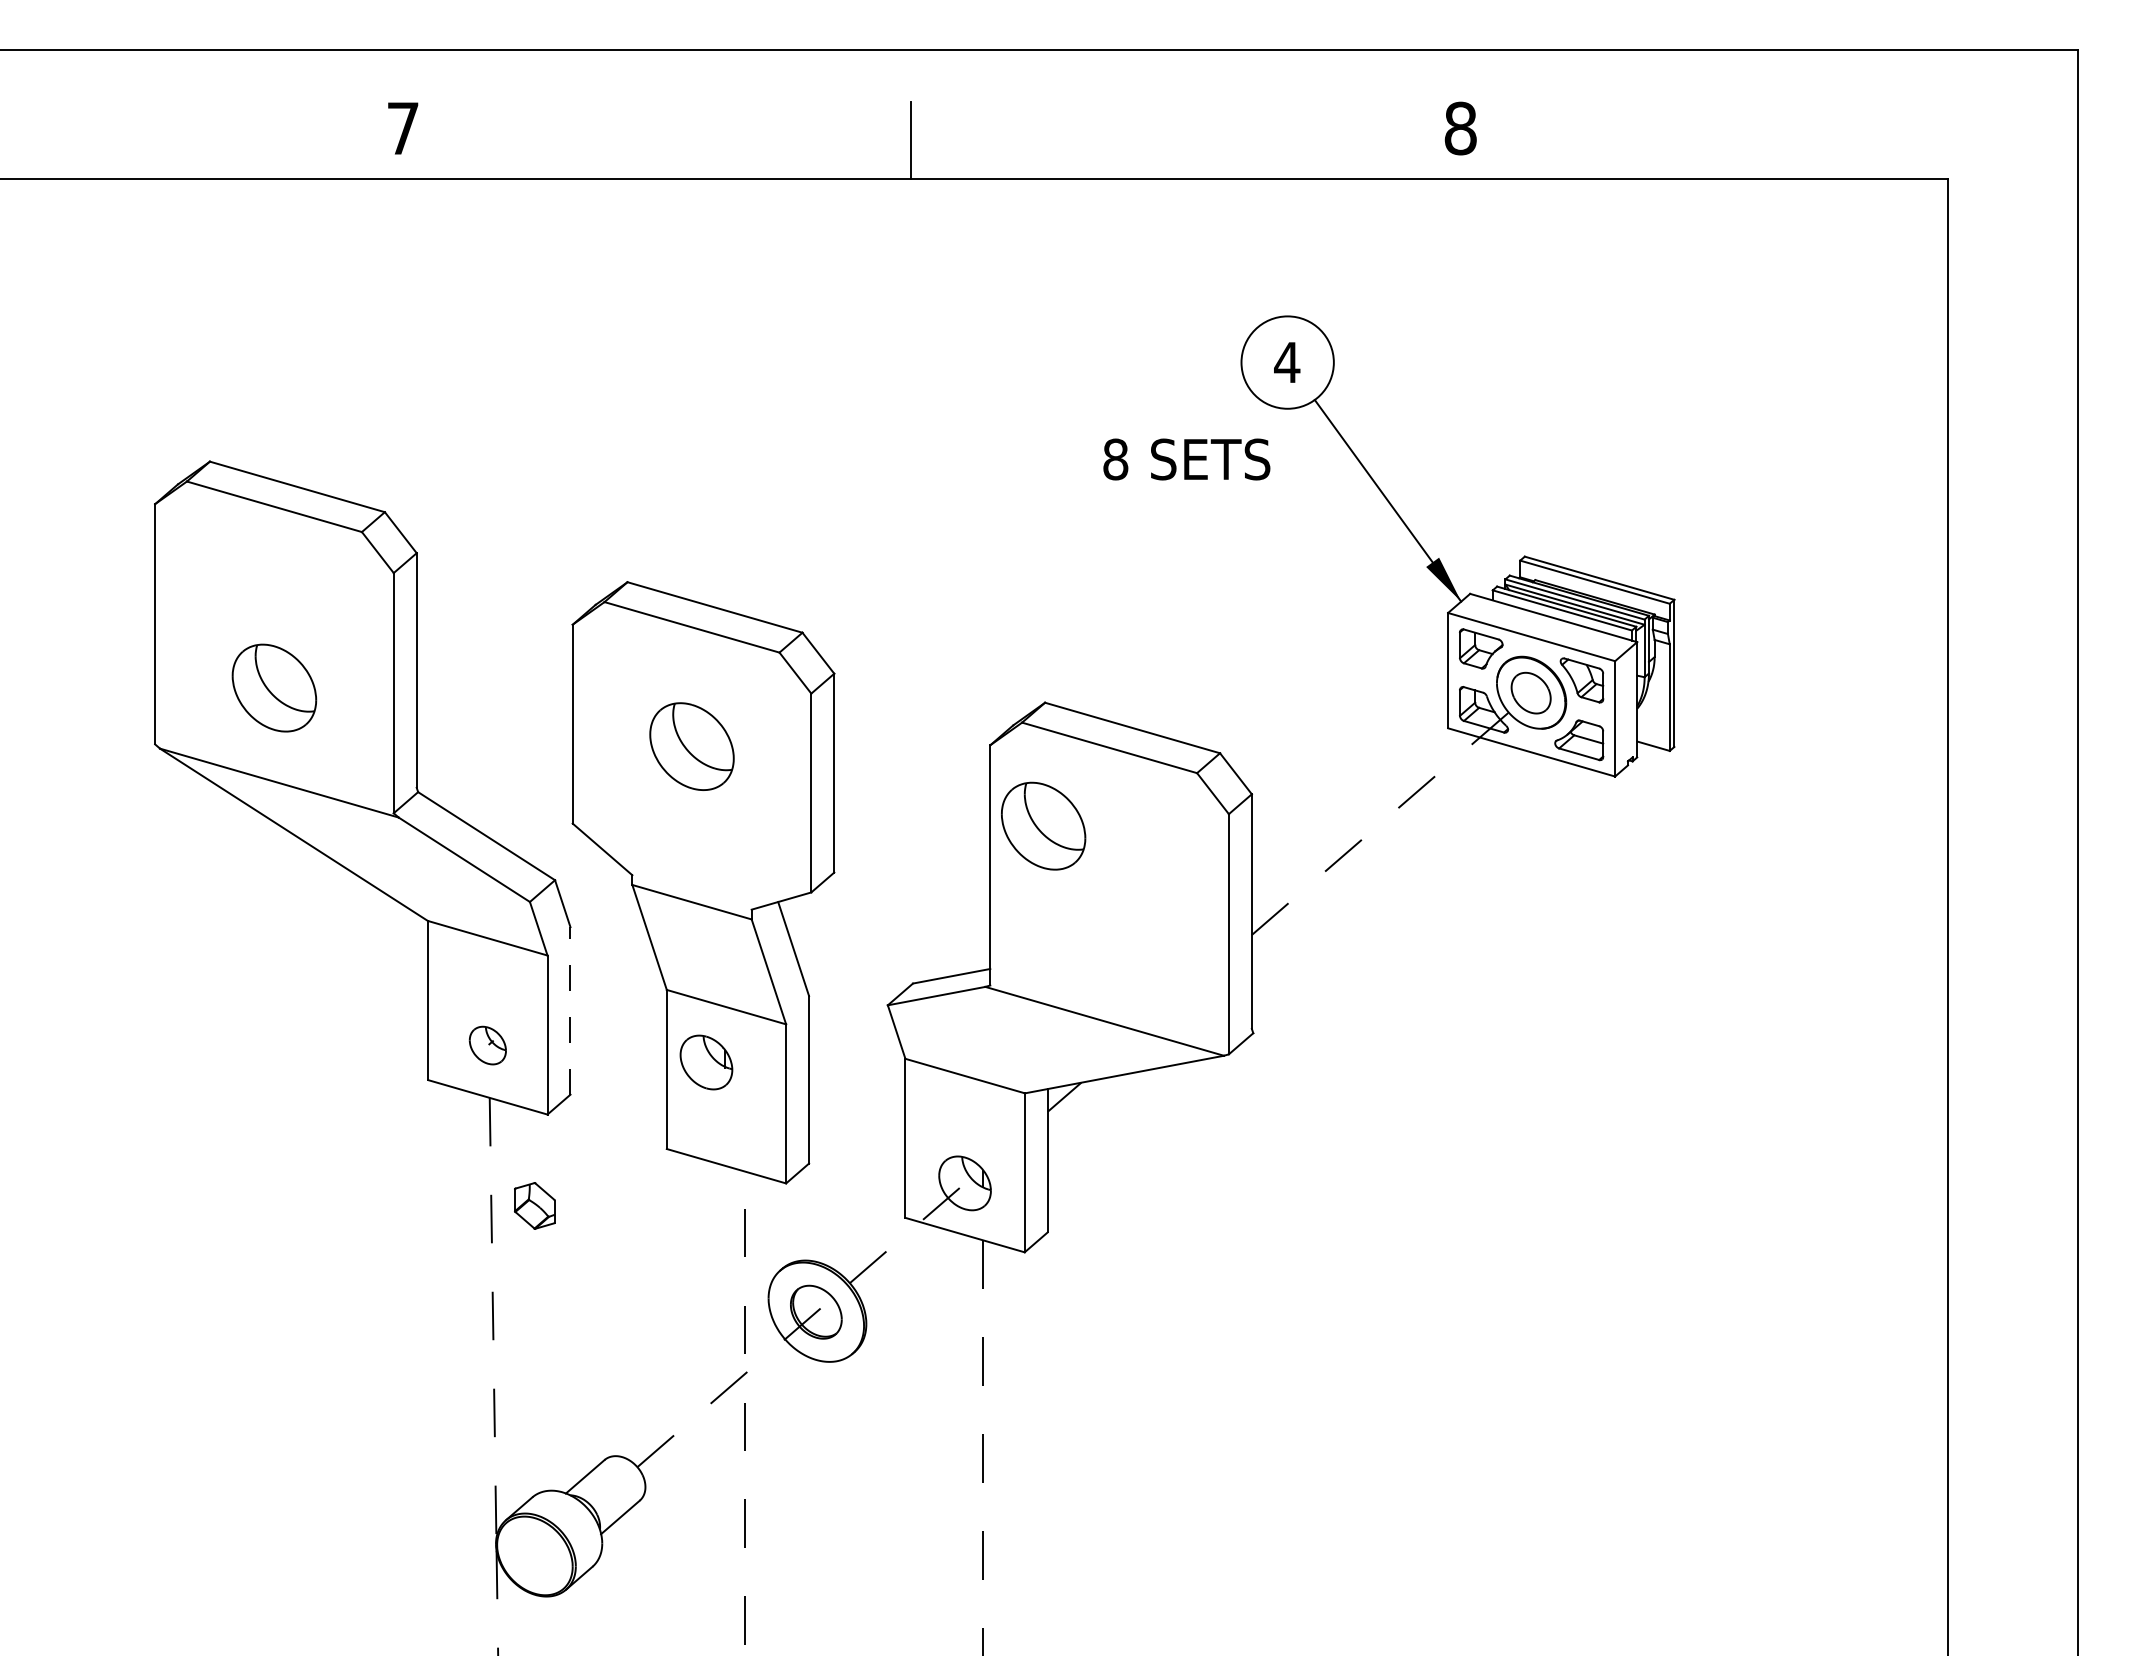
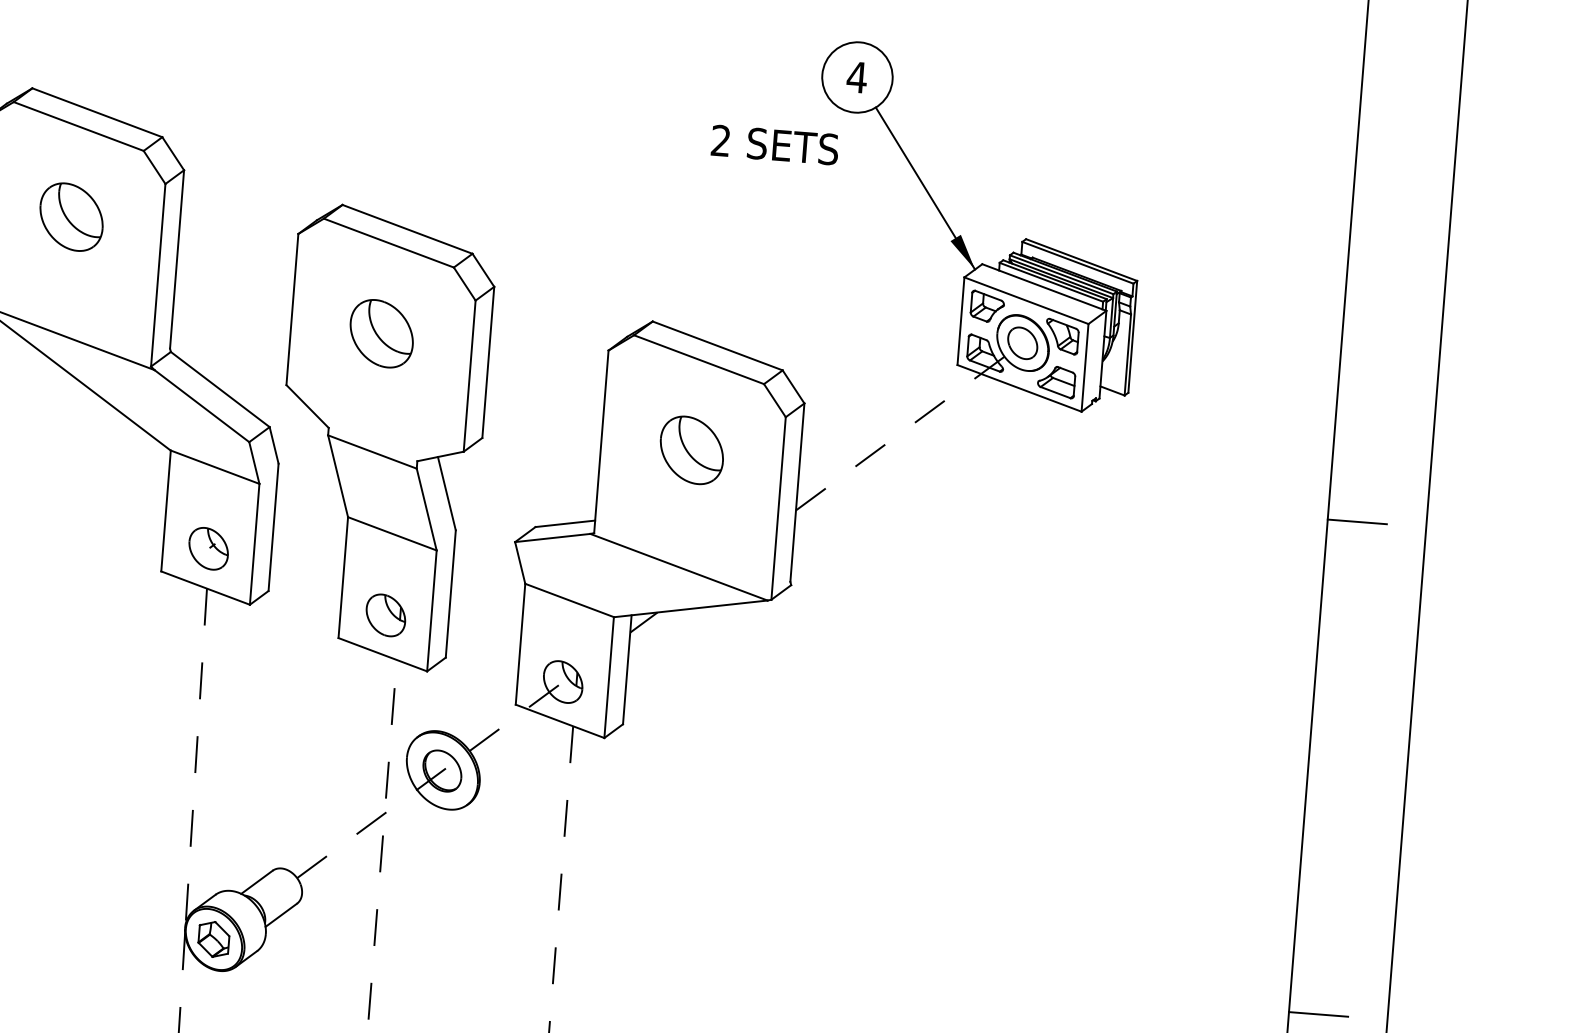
text: (1115, 459) -> (720, 140), 8 -> 2
part: (274, 687) -> (71, 216), moved
part: (1043, 825) -> (691, 449), moved
line: (1986, 892) -> (1356, 522), added
line: (570, 1010) -> (273, 527), dashed -> solid
part: (487, 1045) -> (208, 548), size x1.43
part: (706, 1062) -> (385, 615), moved
part: (534, 1205) -> (213, 939), moved
line: (1986, 1540) -> (1318, 1014), added

